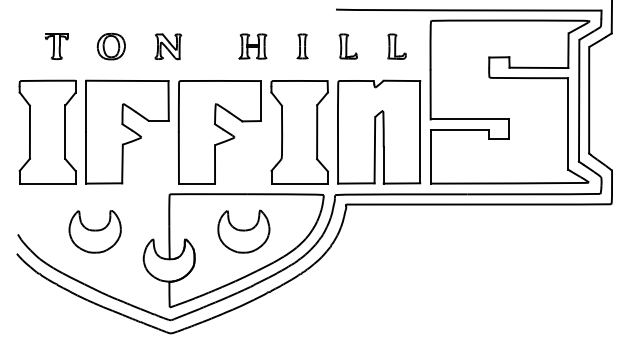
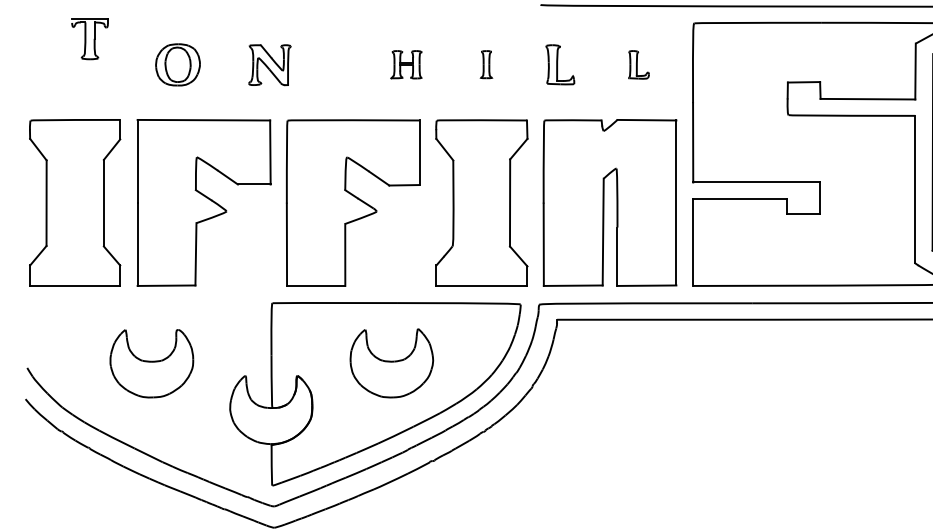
part: (56, 46) -> (89, 38), moved
part: (252, 46) -> (405, 64), size x0.7
part: (302, 46) -> (486, 64), size x0.7
part: (396, 46) -> (638, 64), size x0.7

